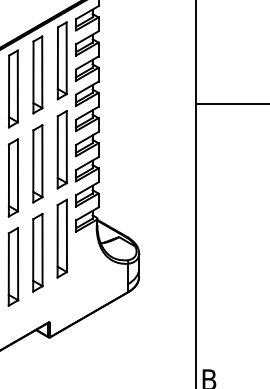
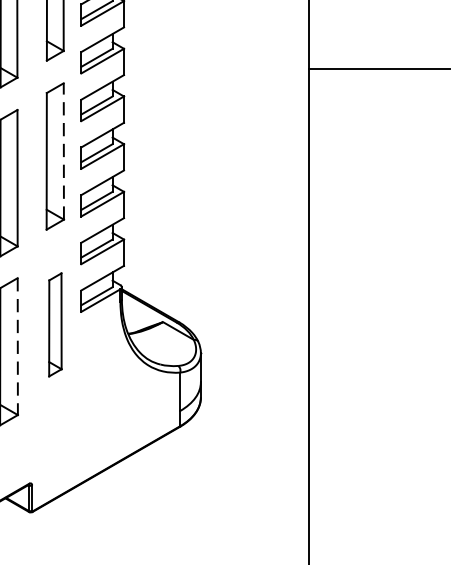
line: (66, 147) -> (63, 152), solid -> dashed
part: (62, 238) -> (55, 324), size x0.7
line: (42, 250) -> (17, 347), solid -> dashed

